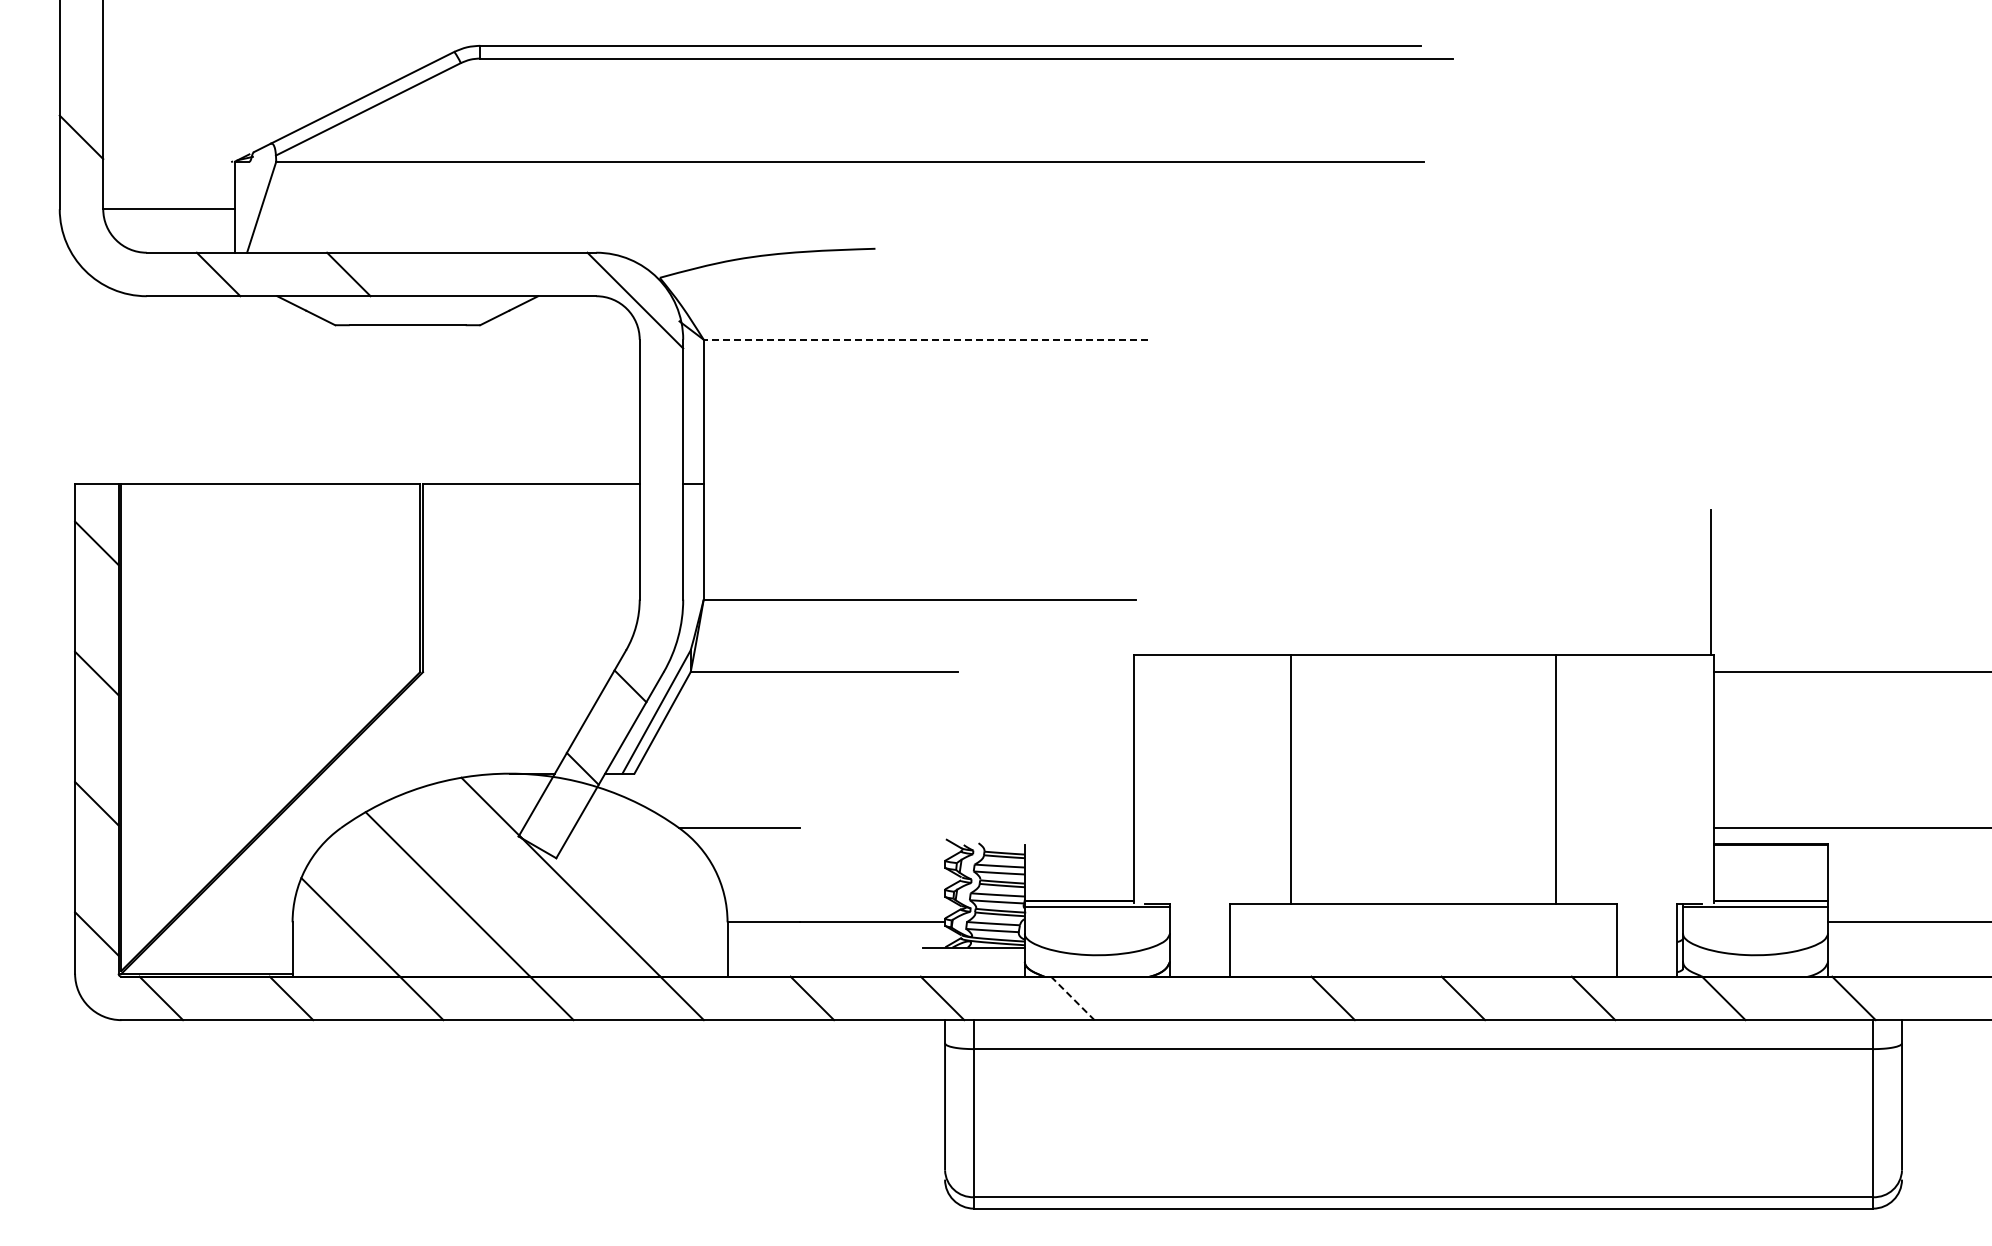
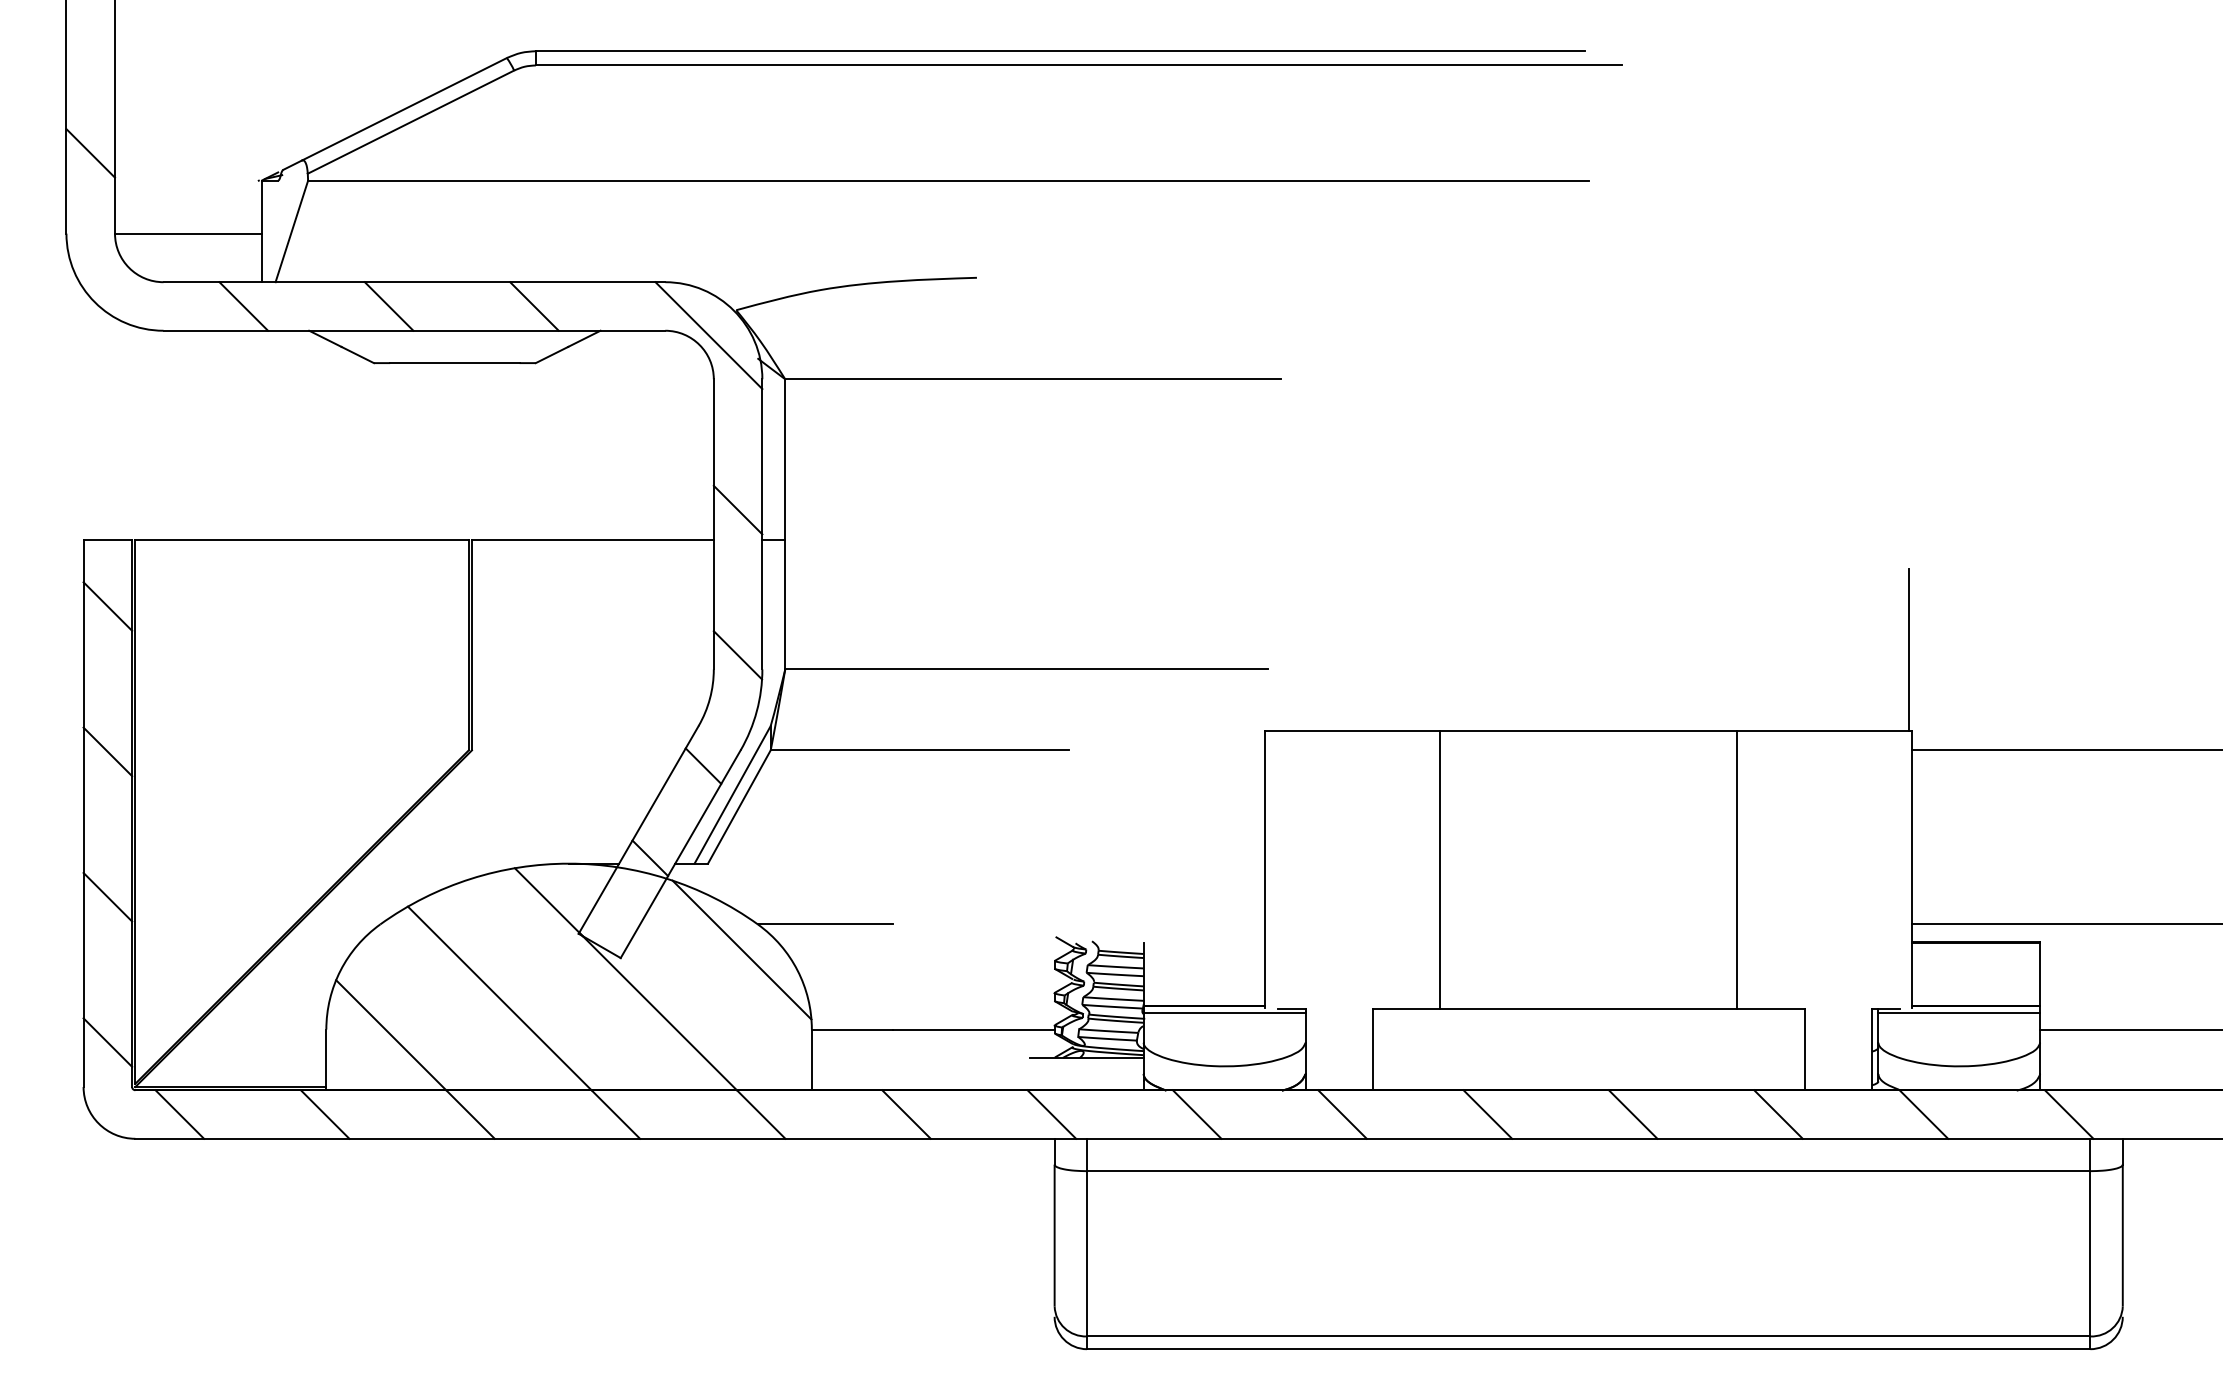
line: (478, 274) -> (533, 306), added
line: (925, 339) -> (1032, 379), dashed -> solid
line: (661, 456) -> (738, 509), added
line: (660, 586) -> (737, 654), added
line: (664, 850) -> (741, 949), added
line: (1072, 998) -> (1196, 1114), dashed -> solid
line: (1202, 998) -> (1341, 1114), added

